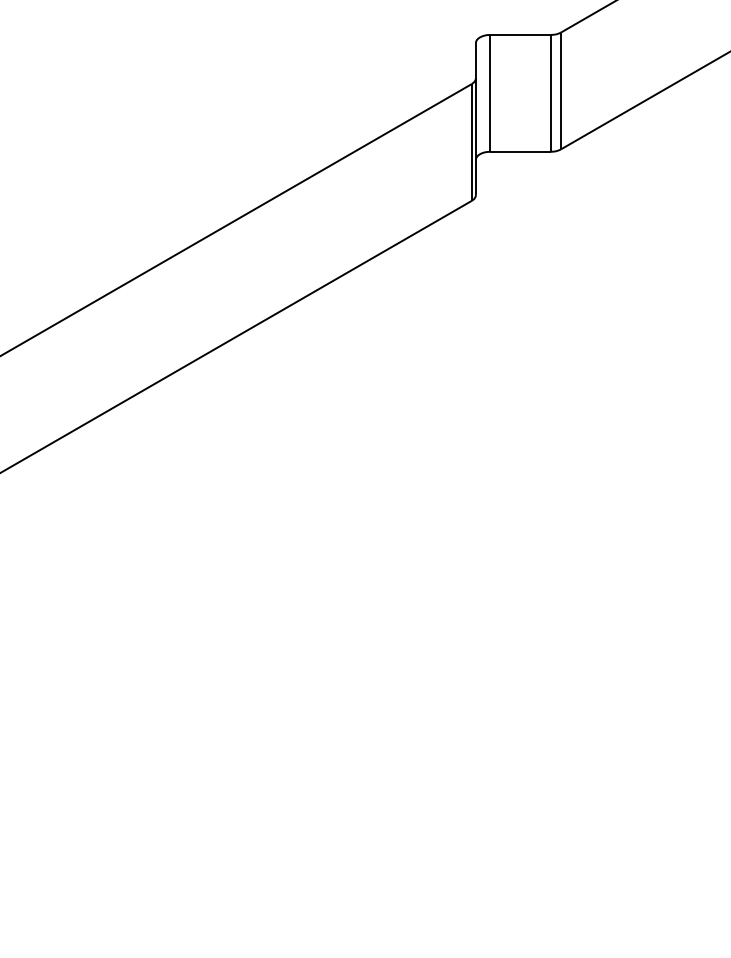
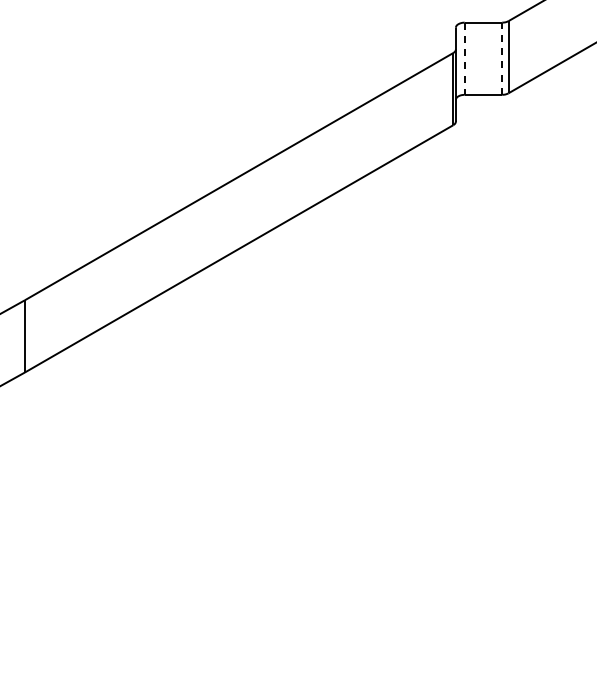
line: (551, 92) -> (502, 58), solid -> dashed
line: (489, 94) -> (464, 59), solid -> dashed

